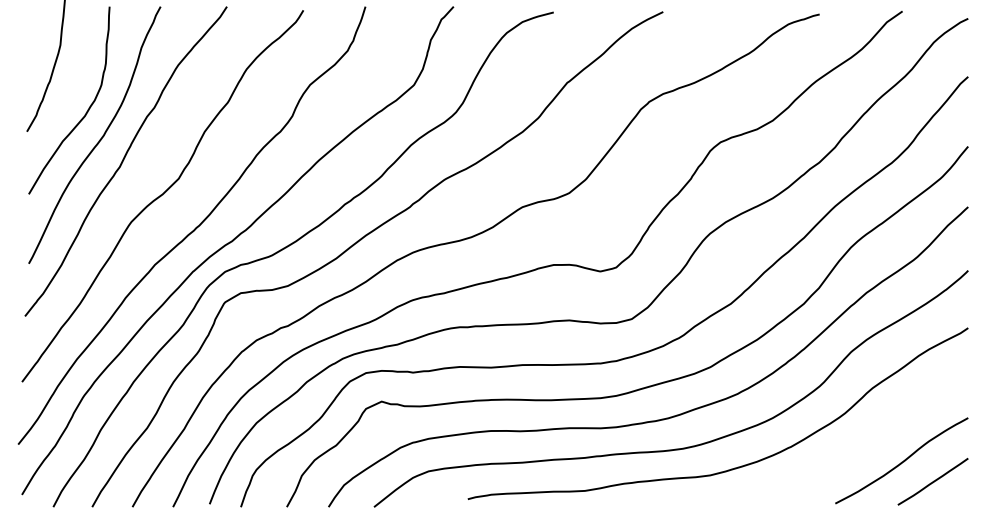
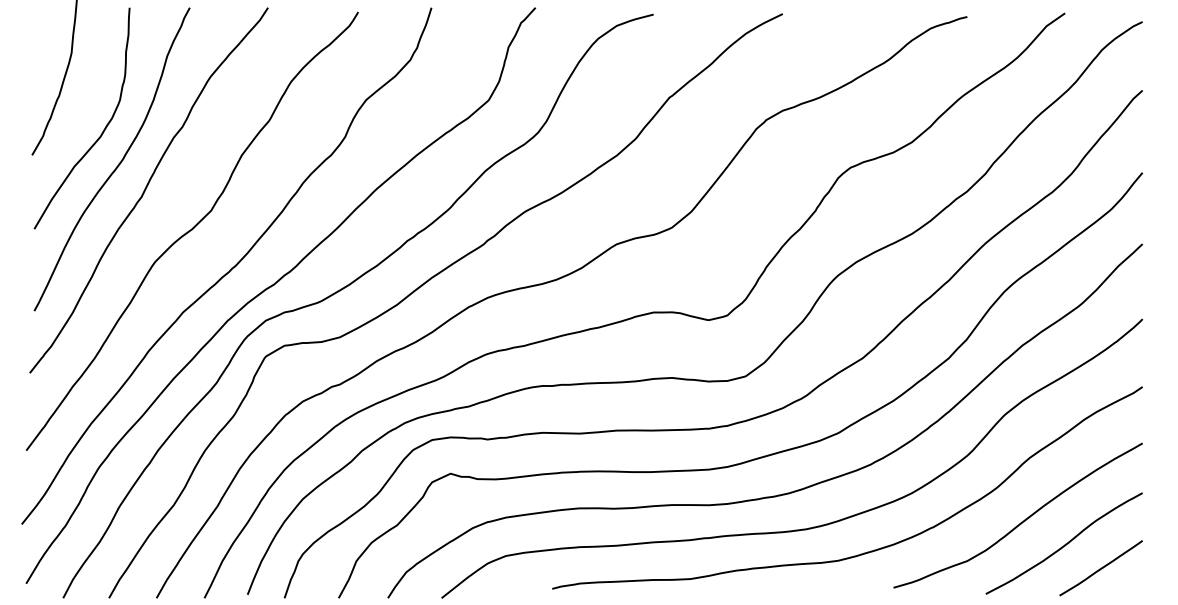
curve: (865, 442) -> (1021, 521), added

